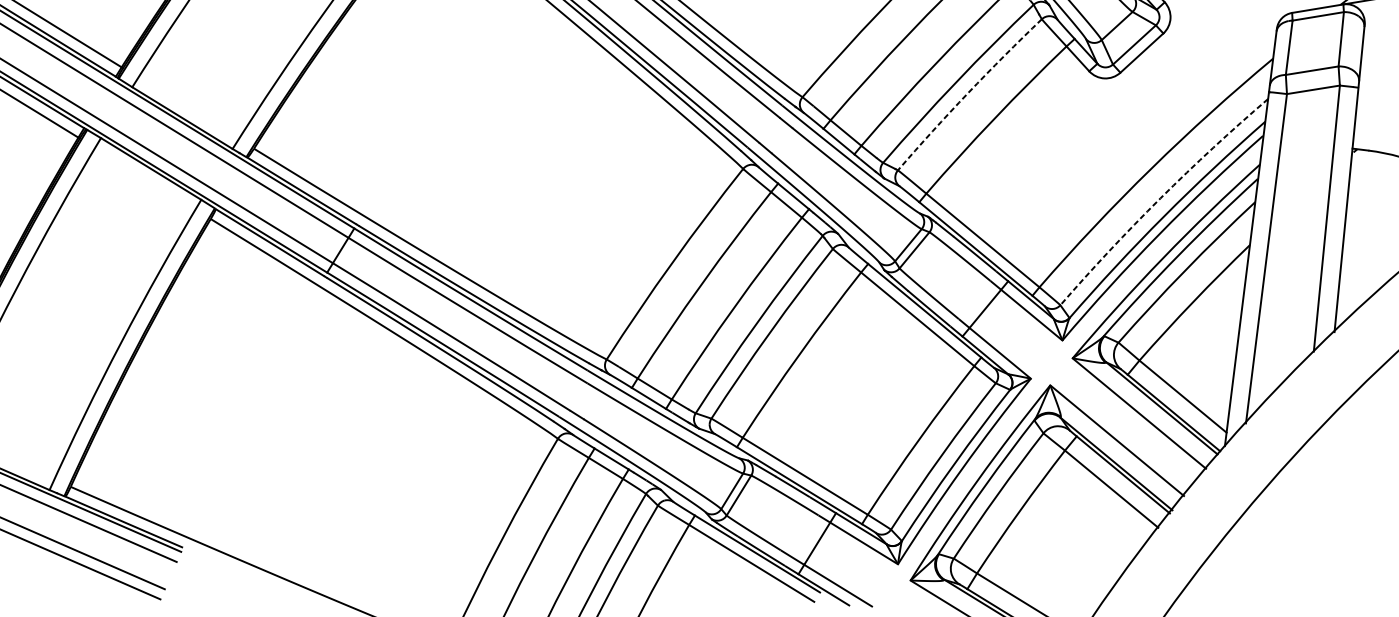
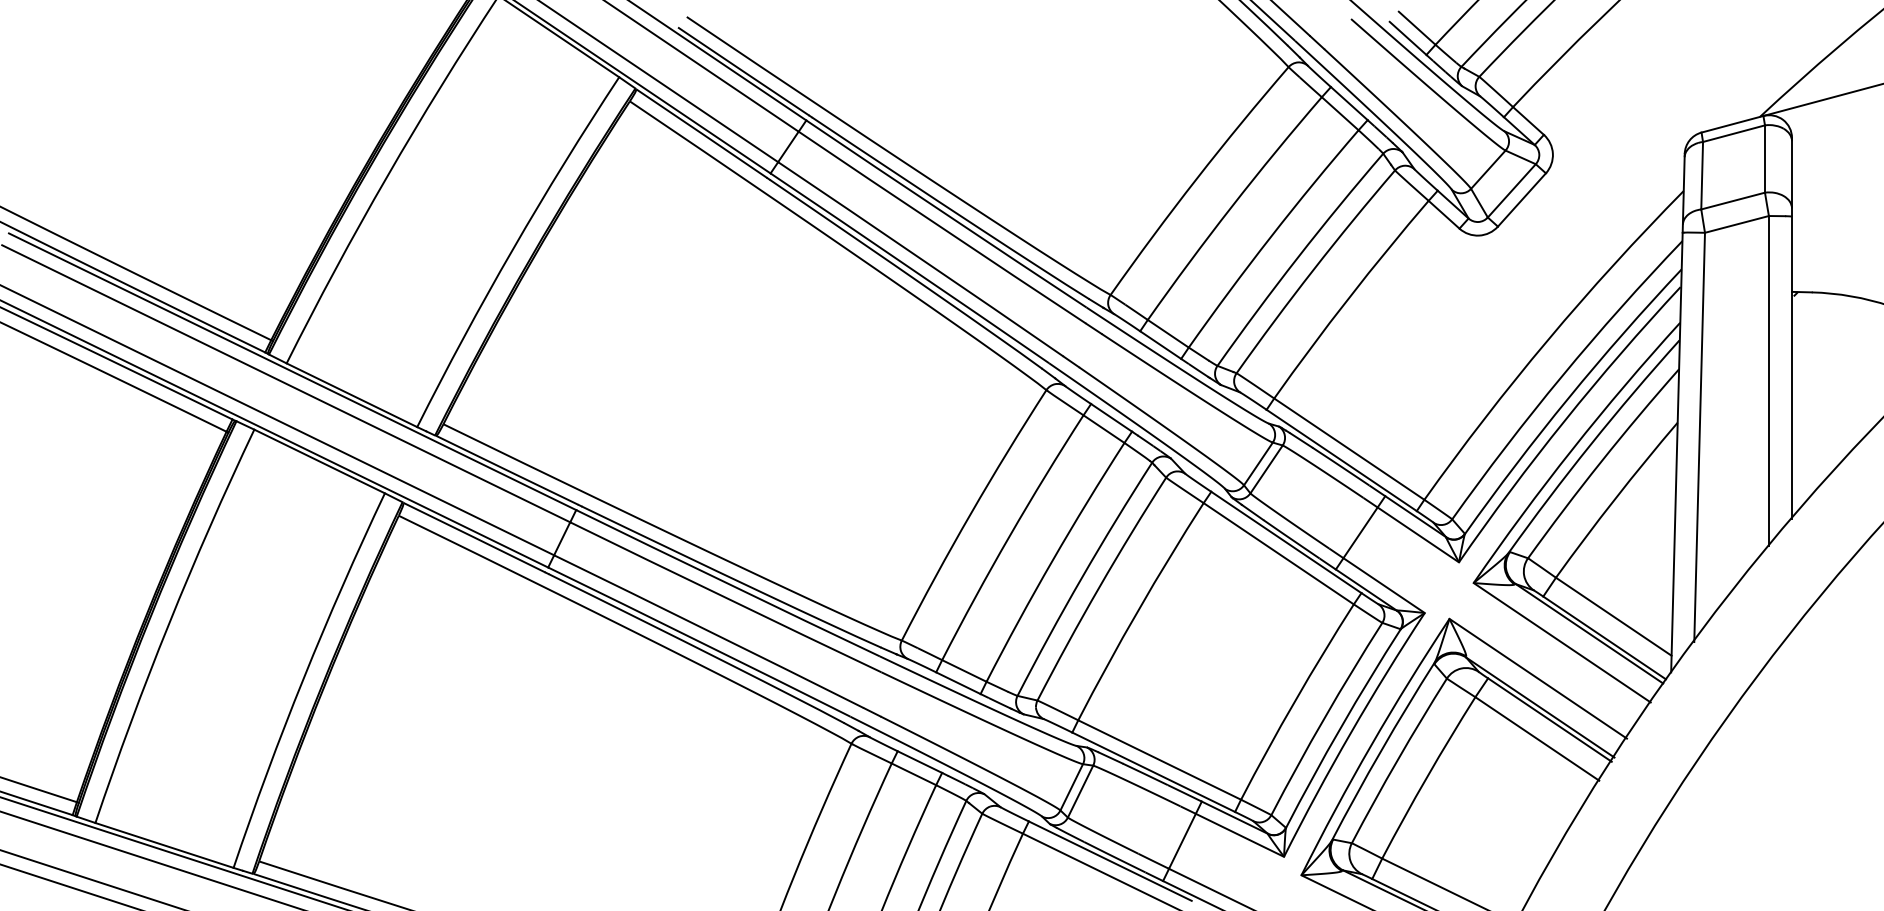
arc: (968, 93) -> (1313, 270), dashed -> solid
arc: (1160, 198) -> (1562, 376), dashed -> solid

